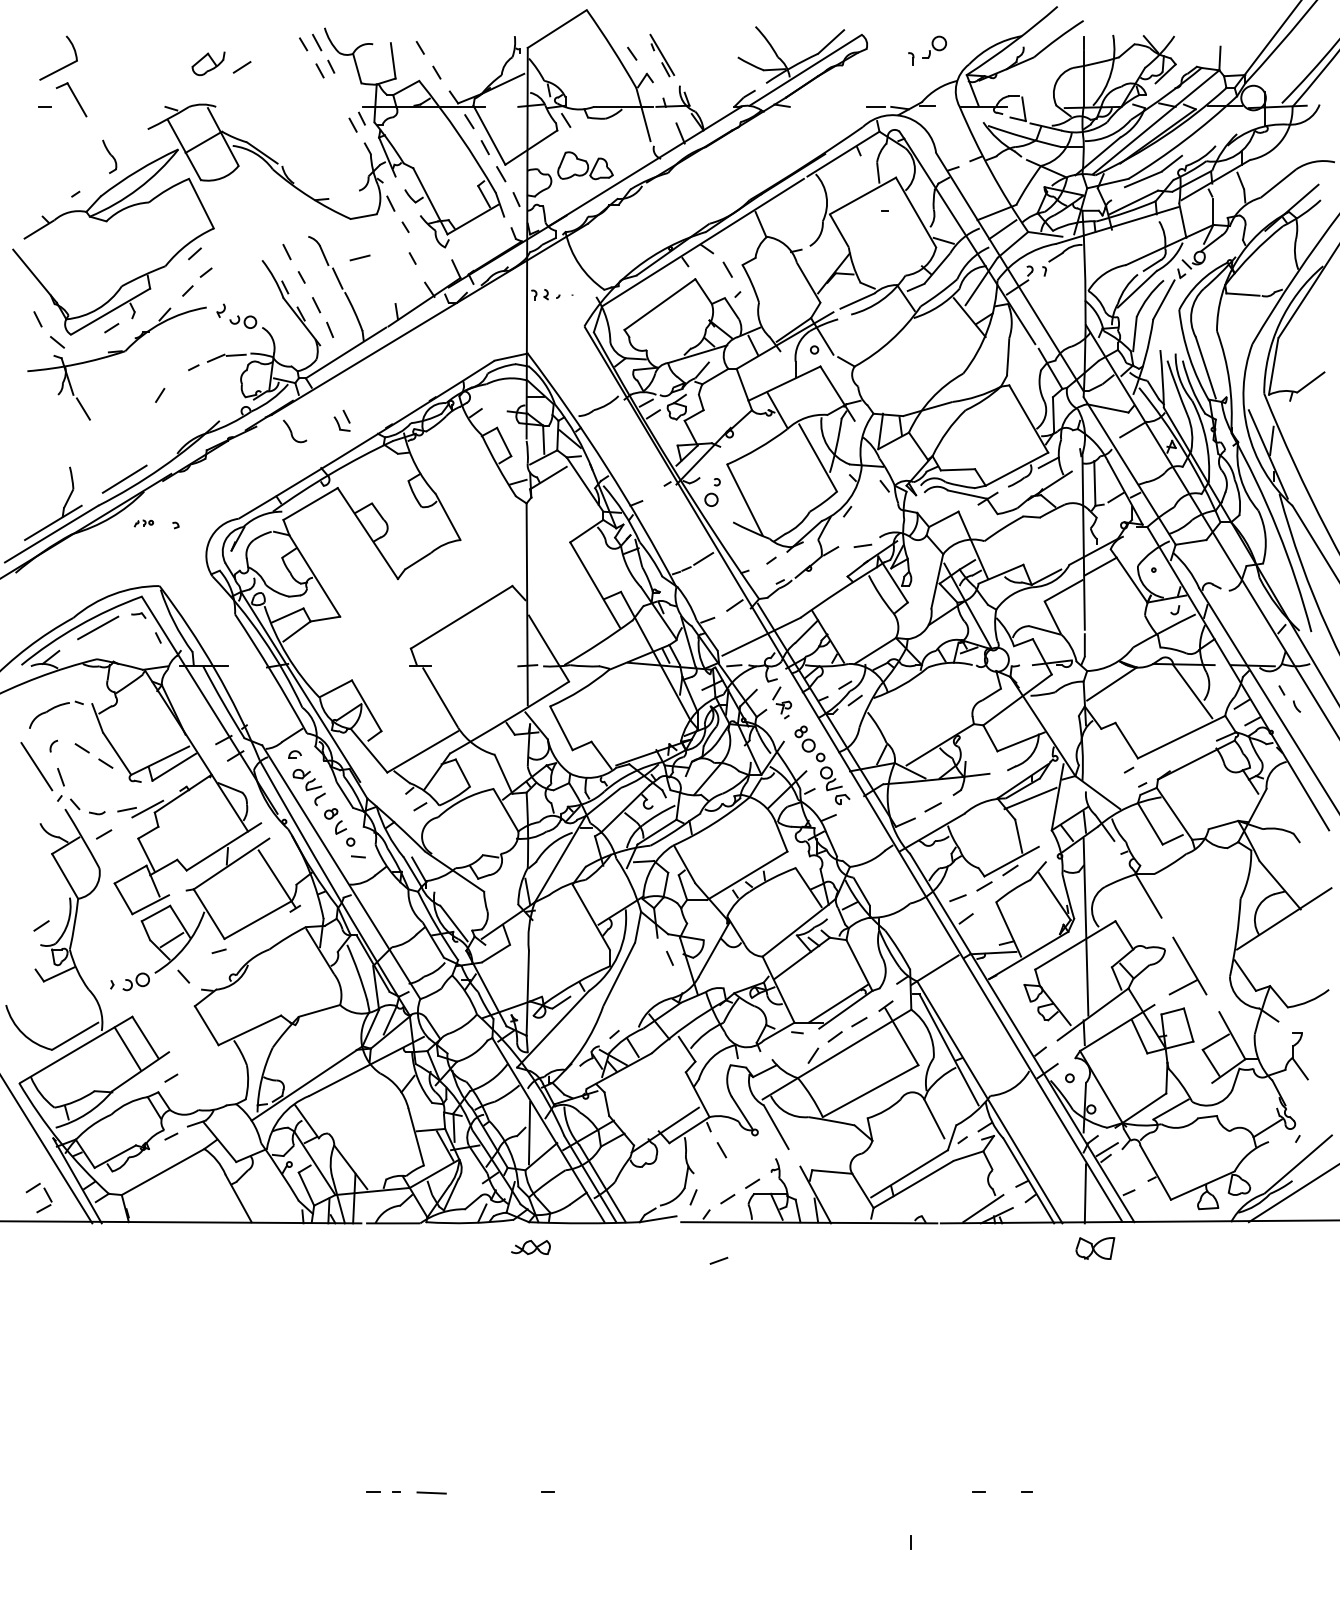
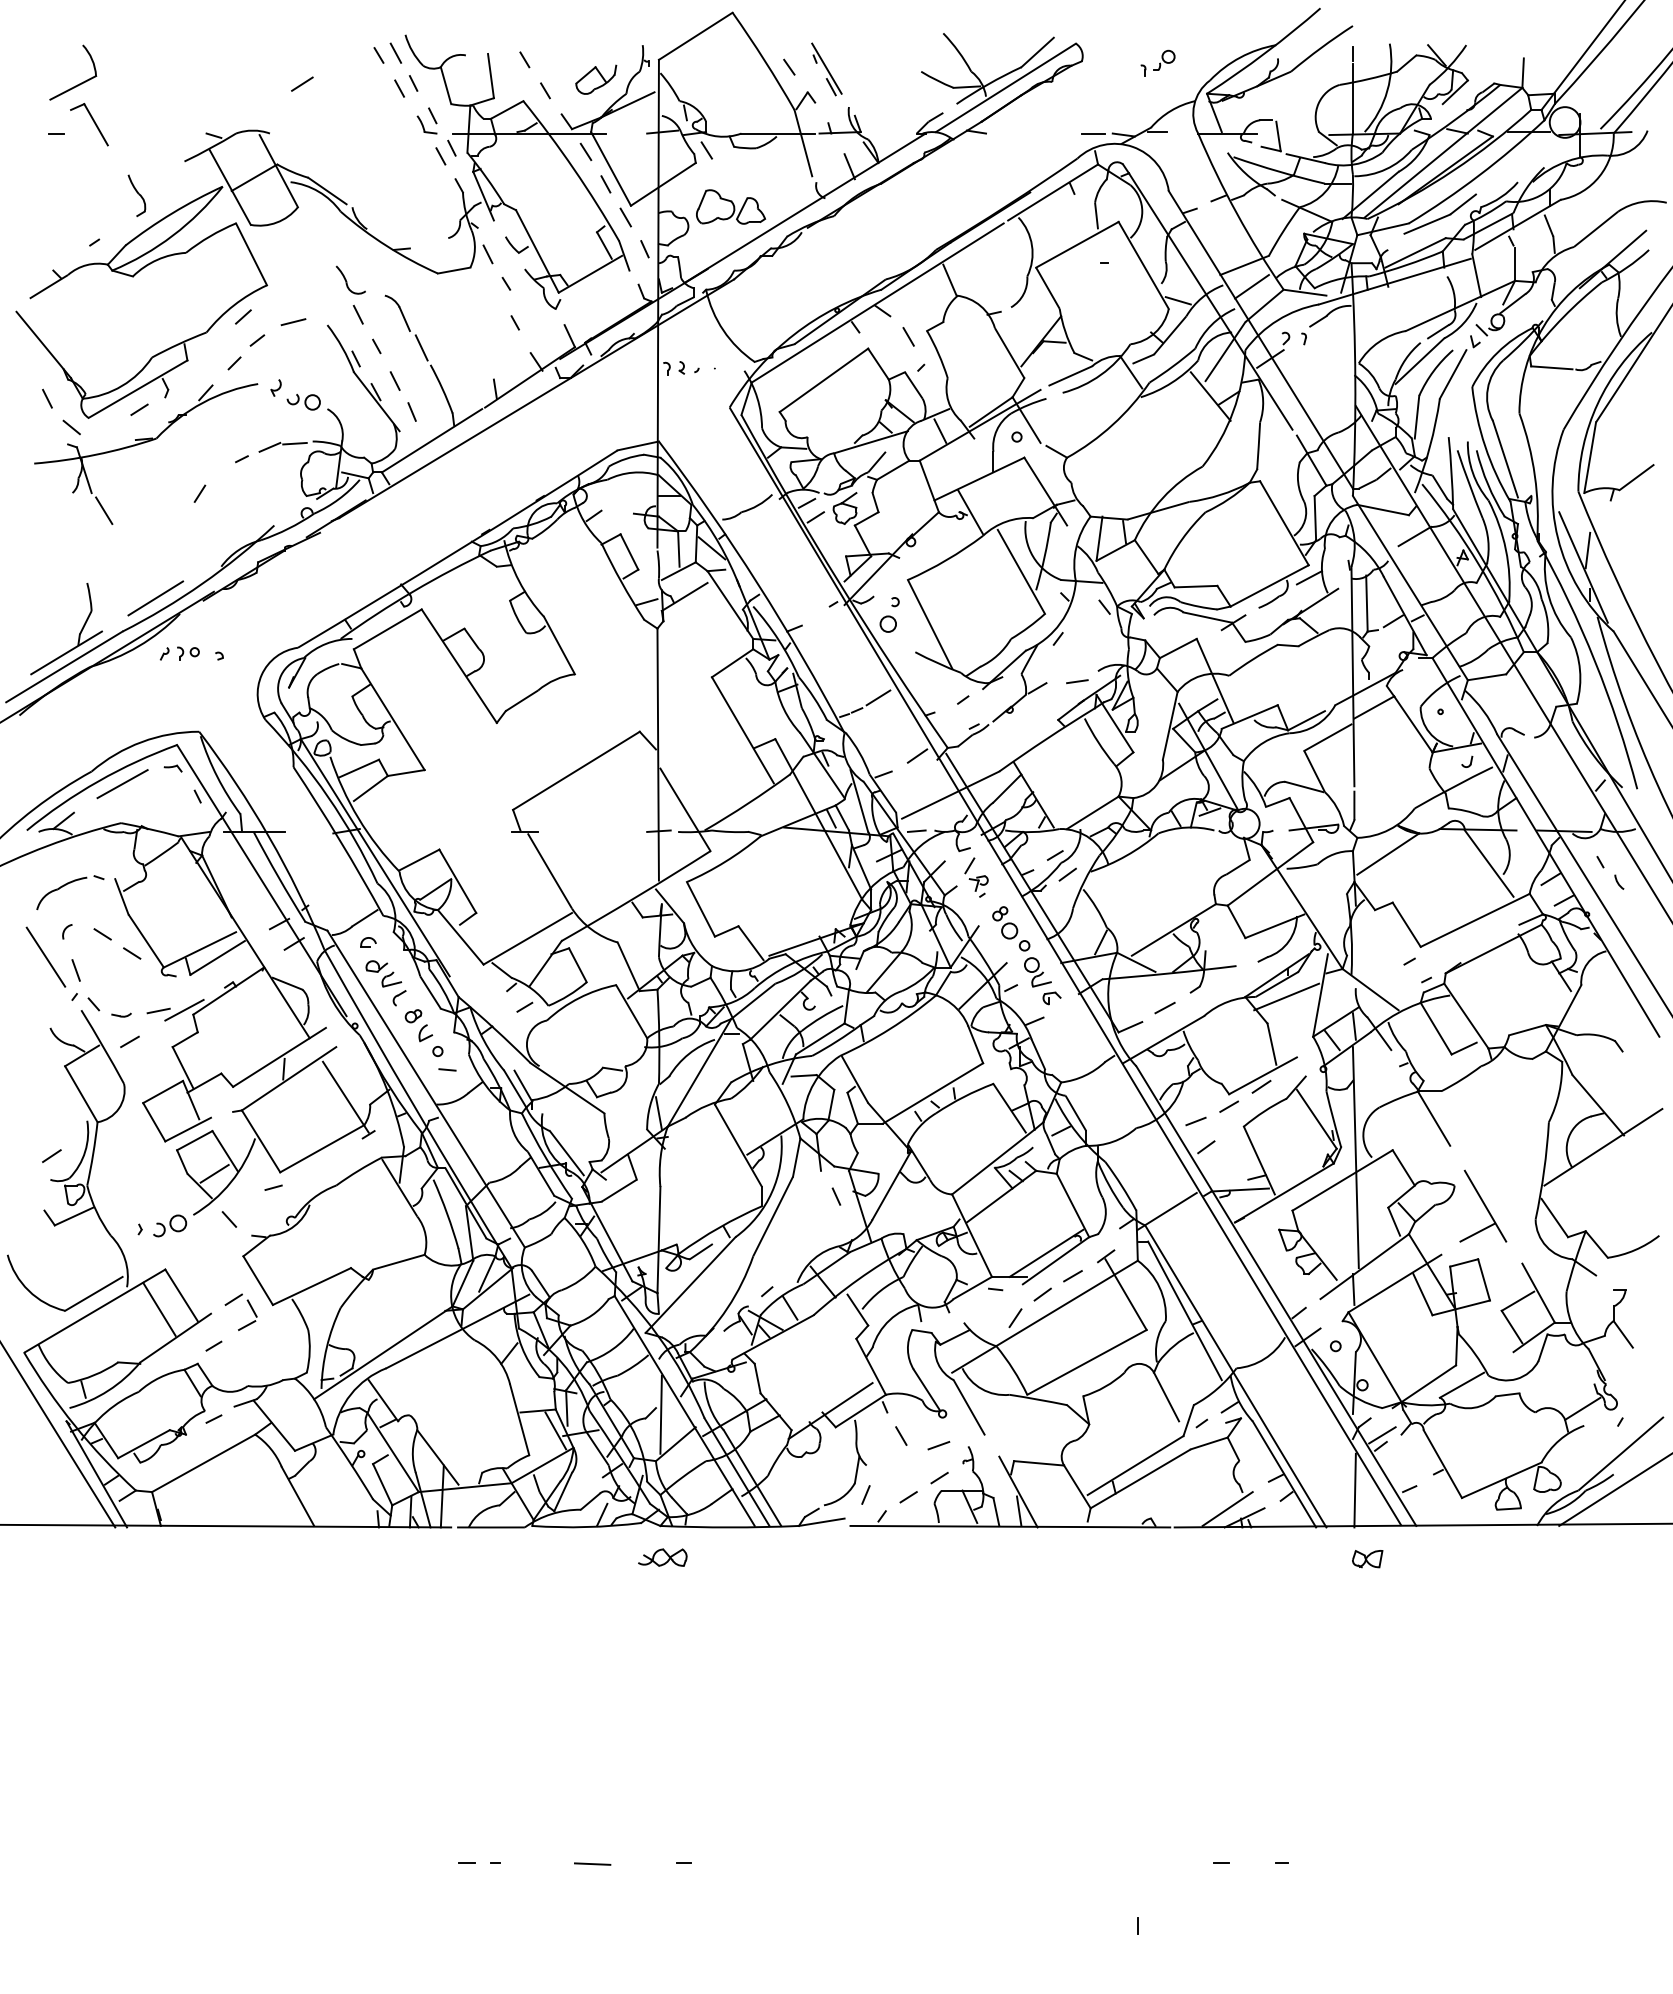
part: (927, 50) -> (1157, 63), size x0.71
part: (208, 63) -> (596, 79), moved
line: (359, 257) -> (292, 321), moved
part: (341, 420) -> (426, 120), moved
part: (295, 431) -> (351, 280), moved
part: (143, 523) -> (179, 653), size x1.67
part: (46, 1194) -> (250, 1307), moved
part: (1095, 1248) -> (1367, 1558), size x0.62
line: (718, 1260) -> (938, 1445), moved
line: (431, 1492) -> (592, 1863), moved

